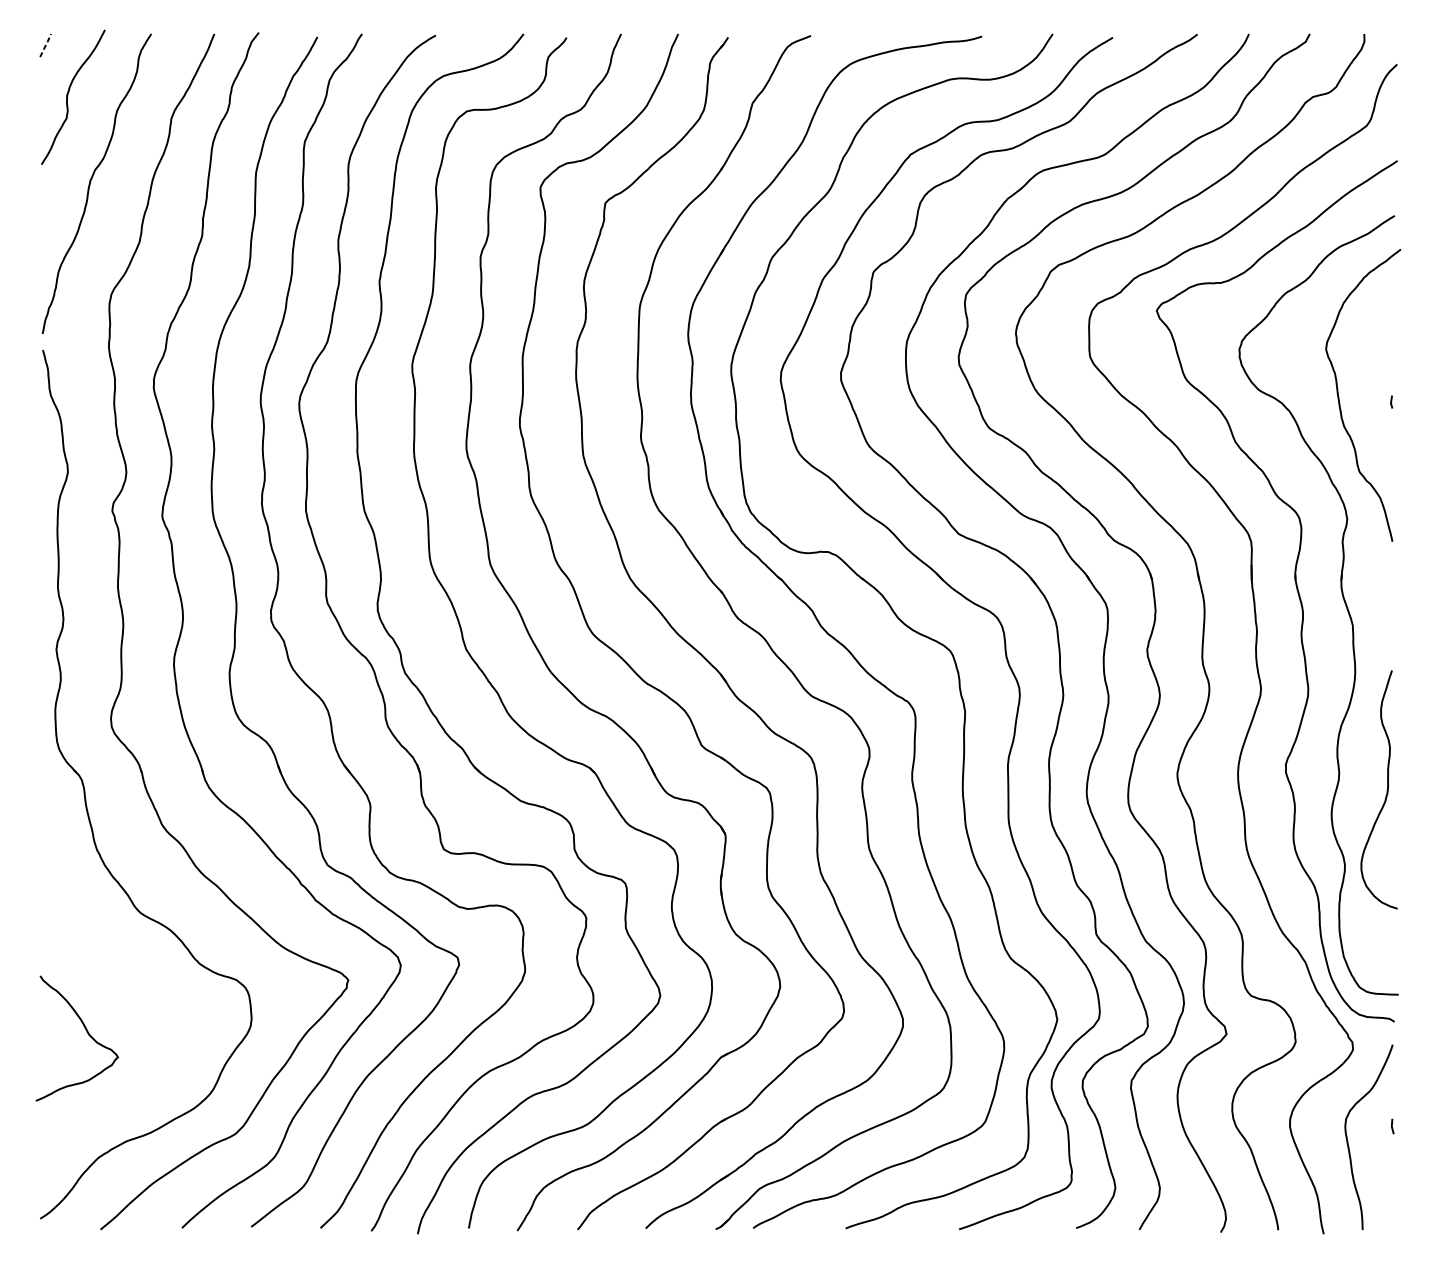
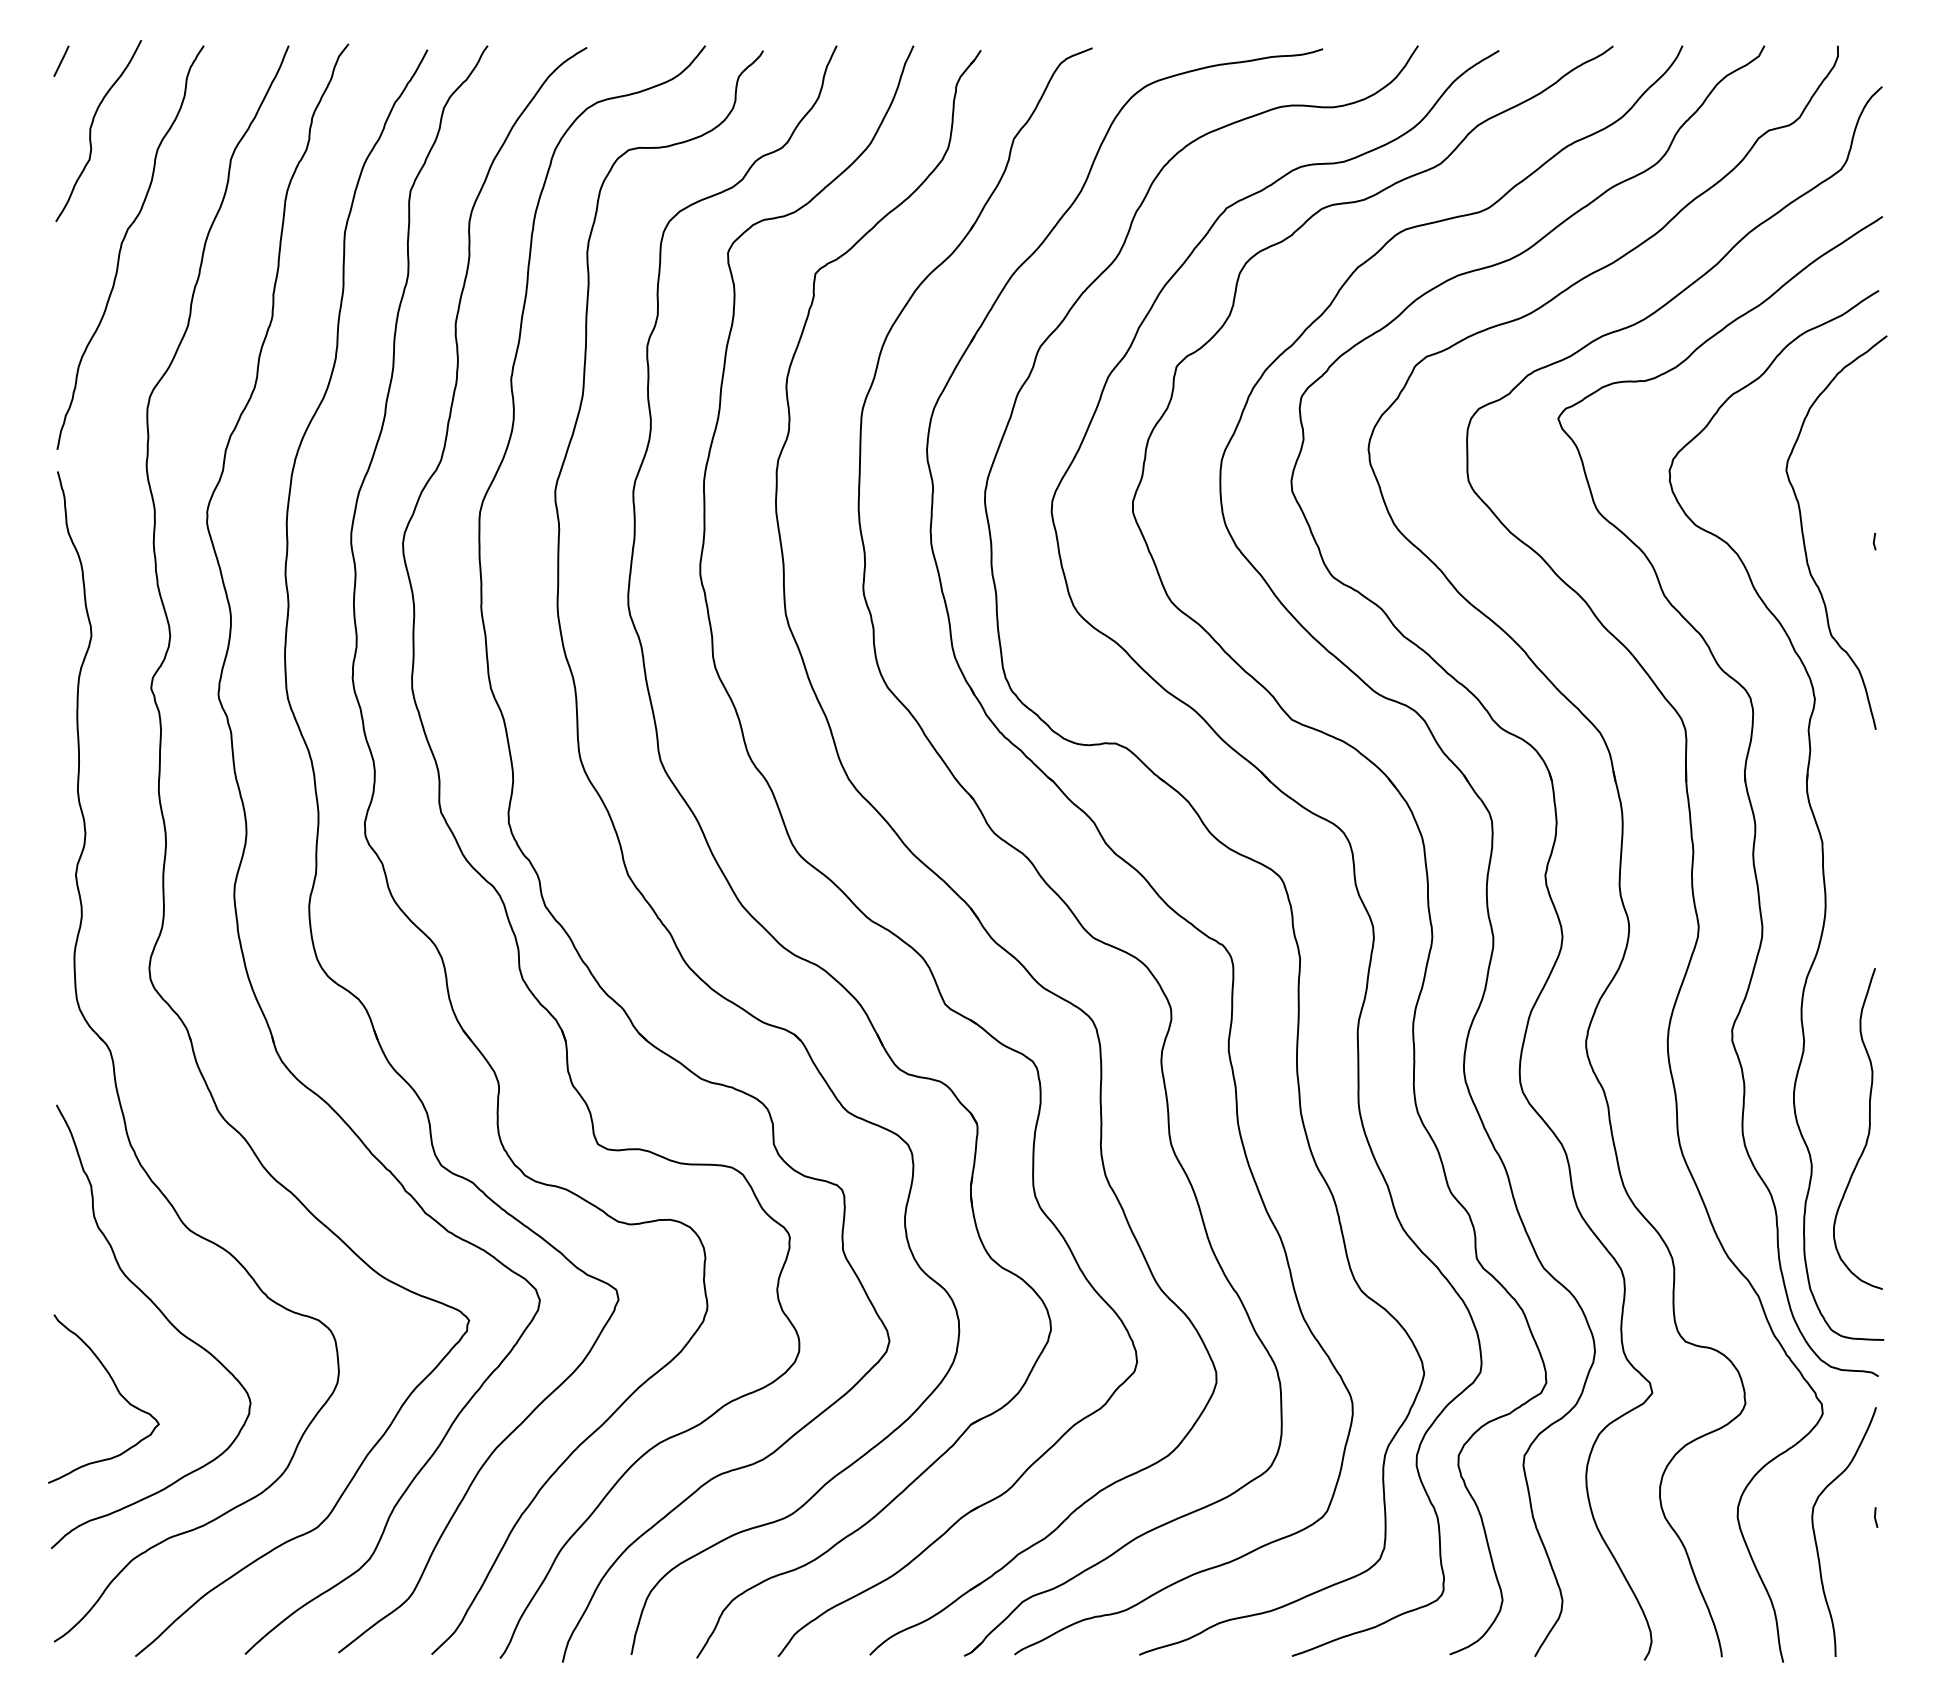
line: (46, 44) -> (62, 59), dashed -> solid
curve: (1387, 789) -> (1868, 1128), moved
curve: (121, 977) -> (163, 1316), added

